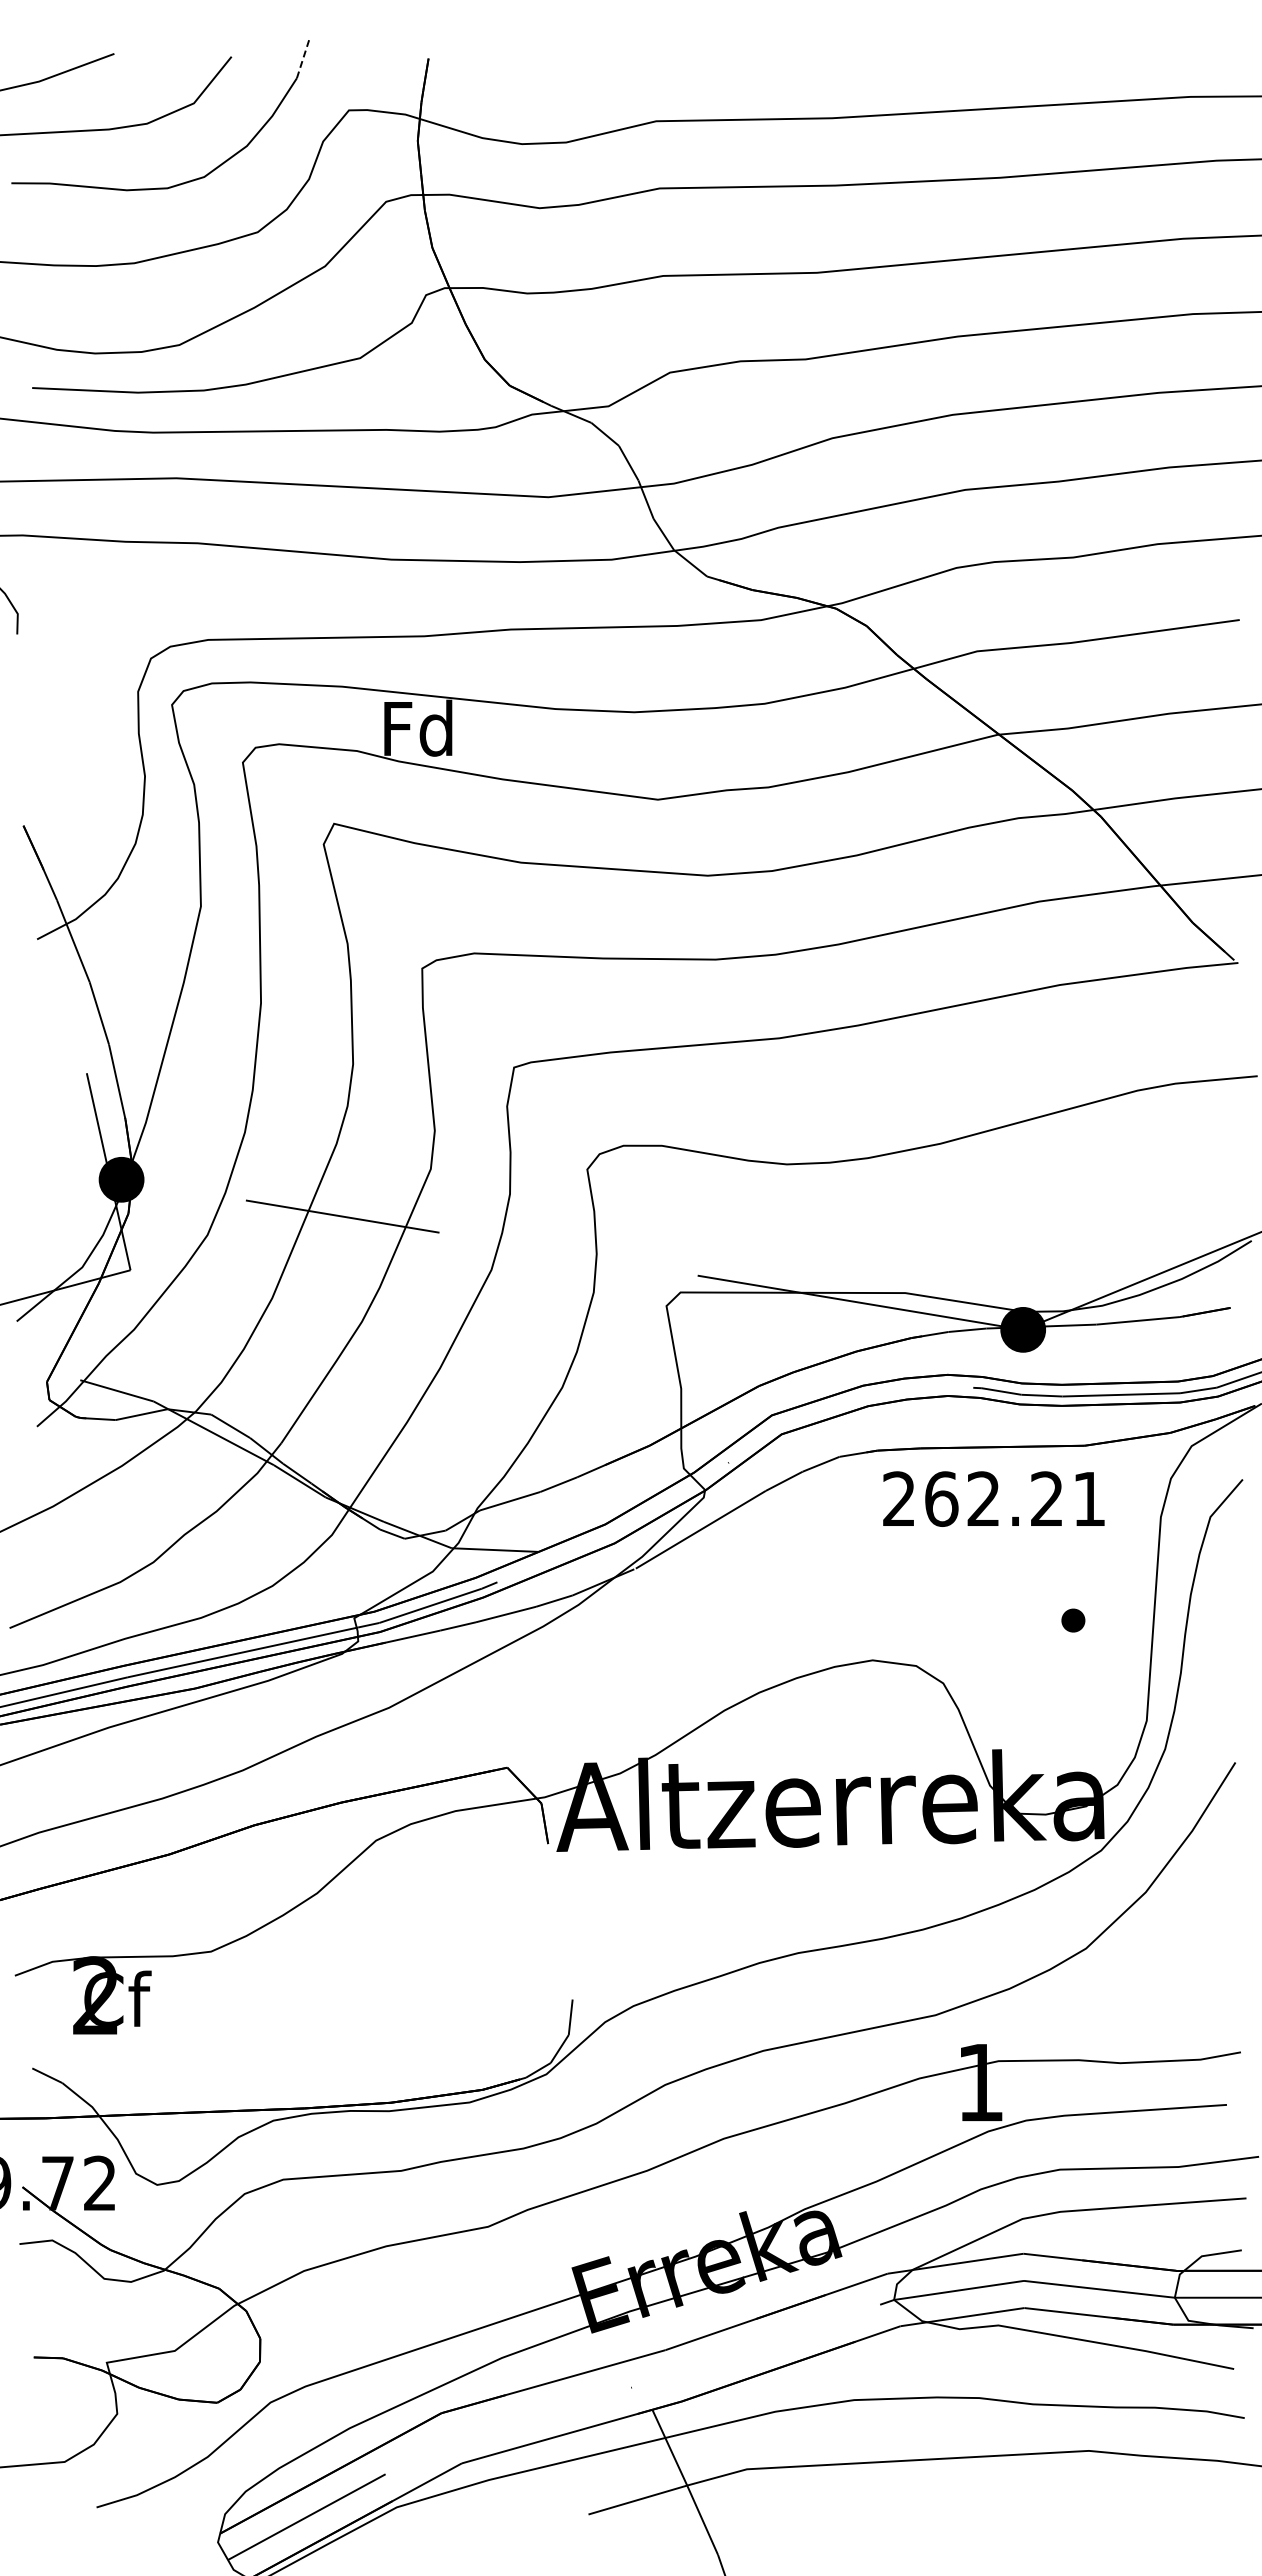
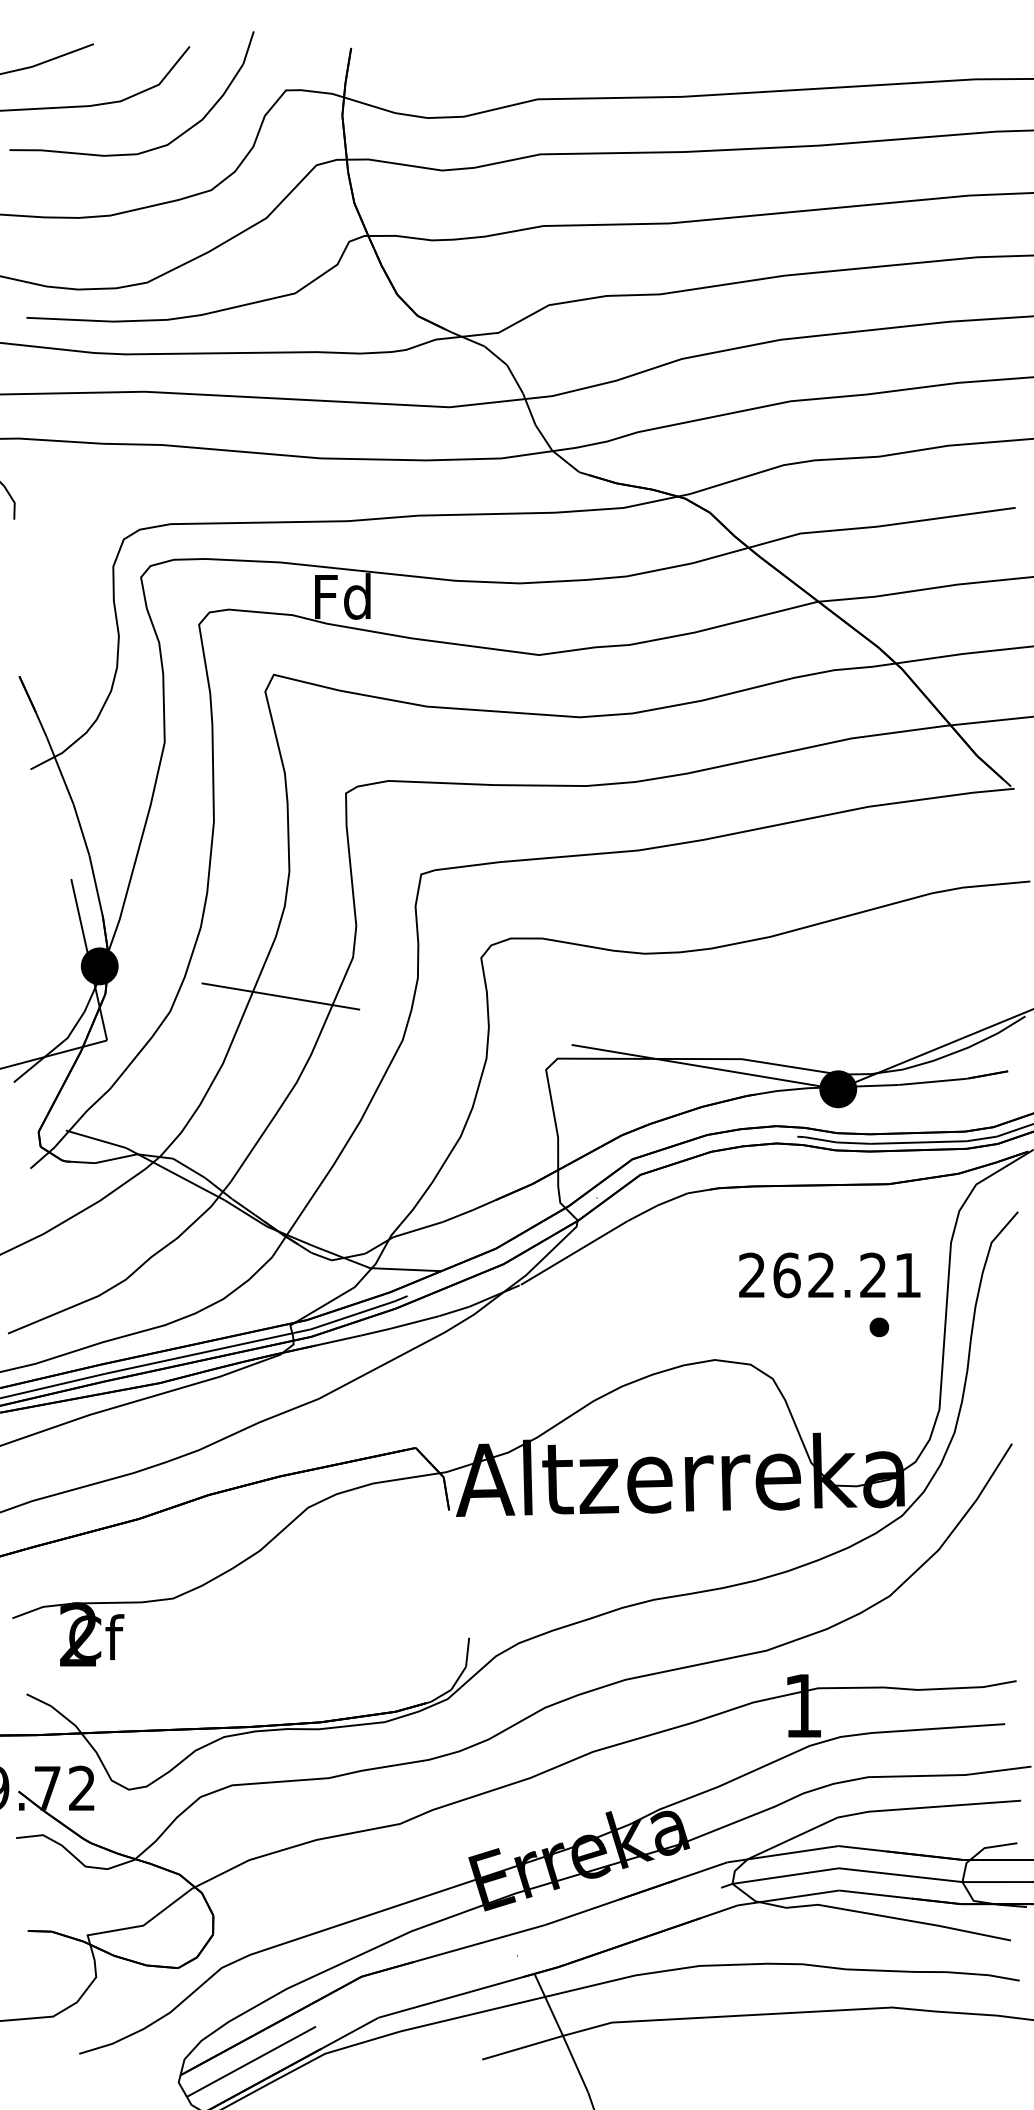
line: (303, 58) -> (248, 47), dashed -> solid
text: (993, 1498) -> (829, 1274), moved

